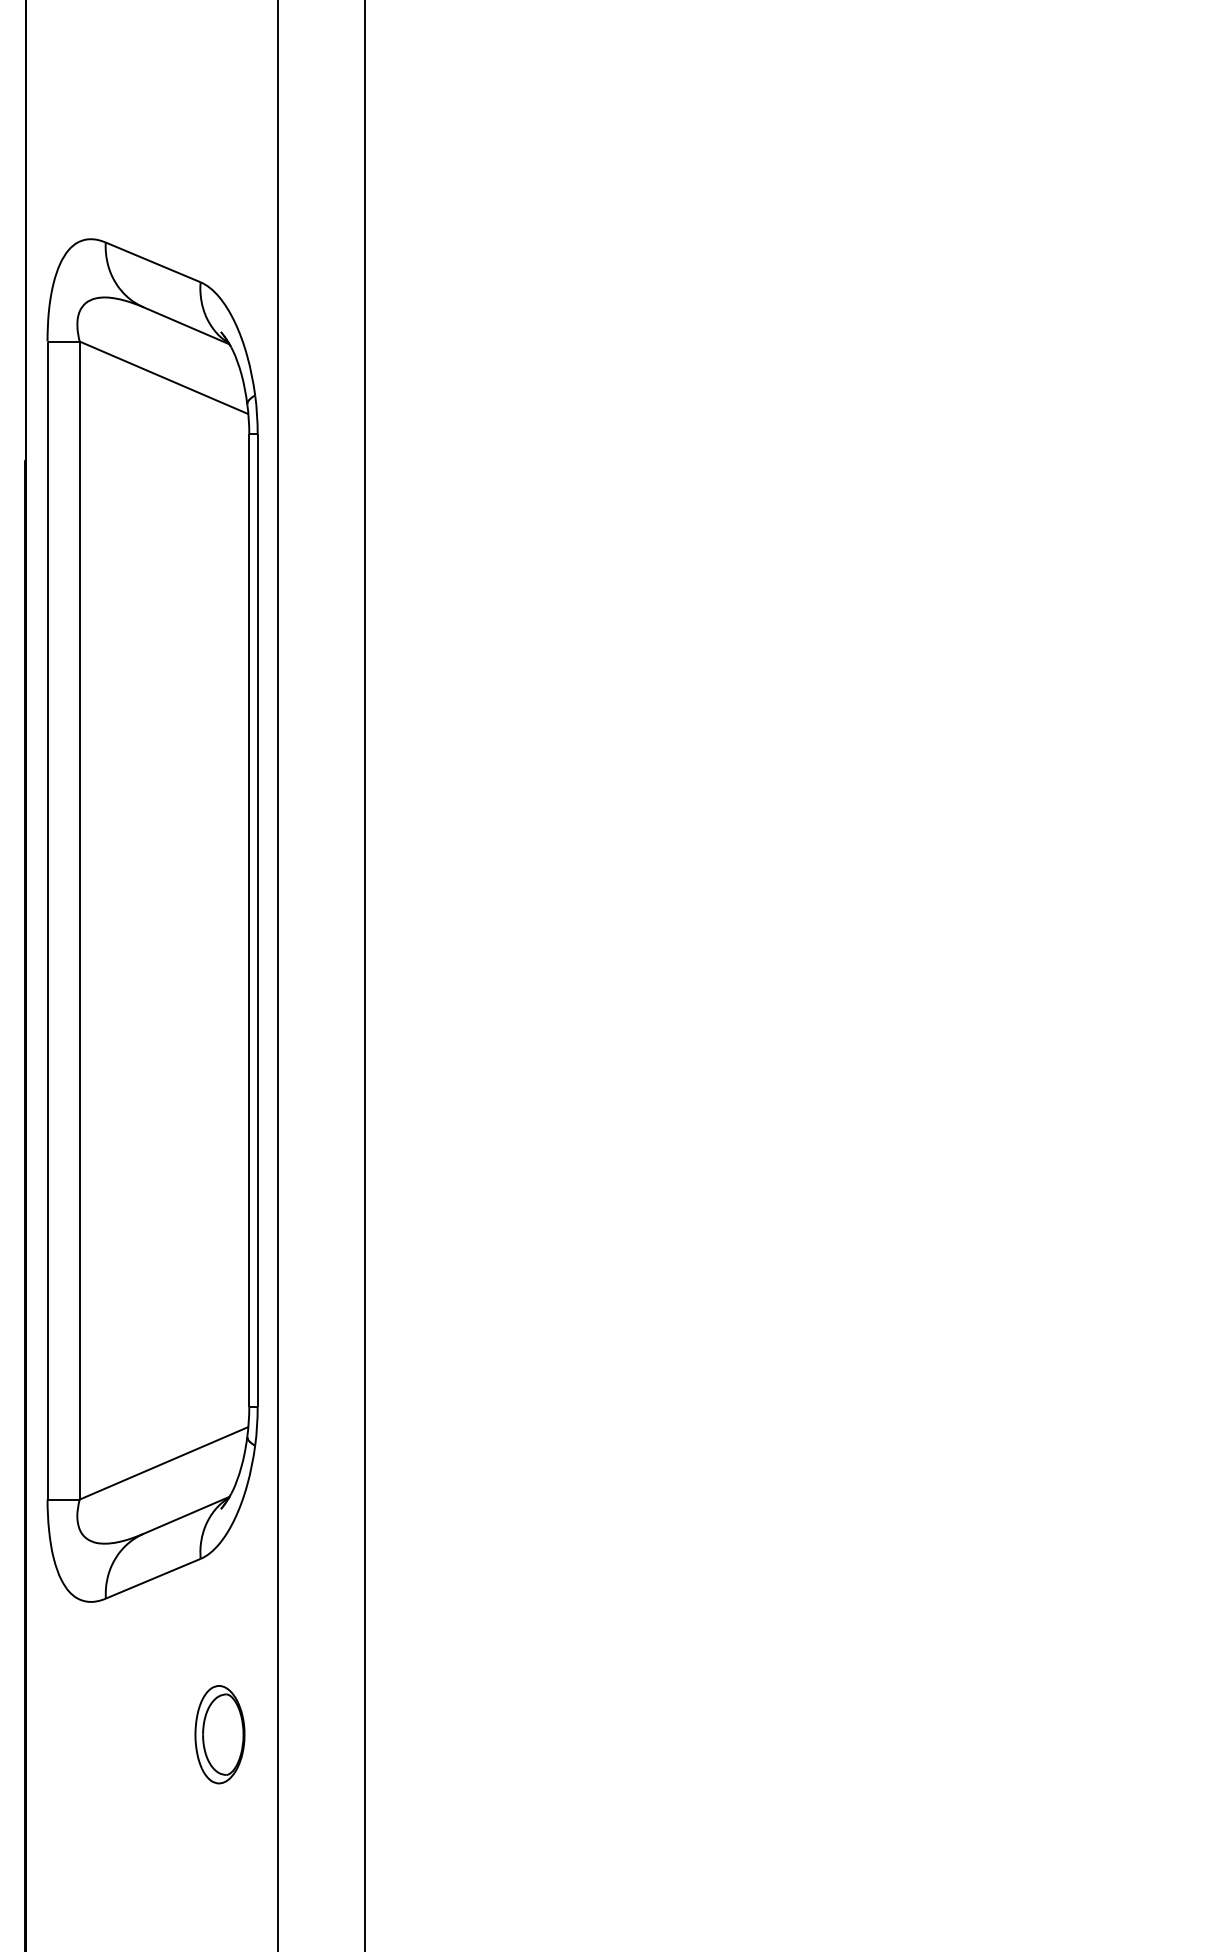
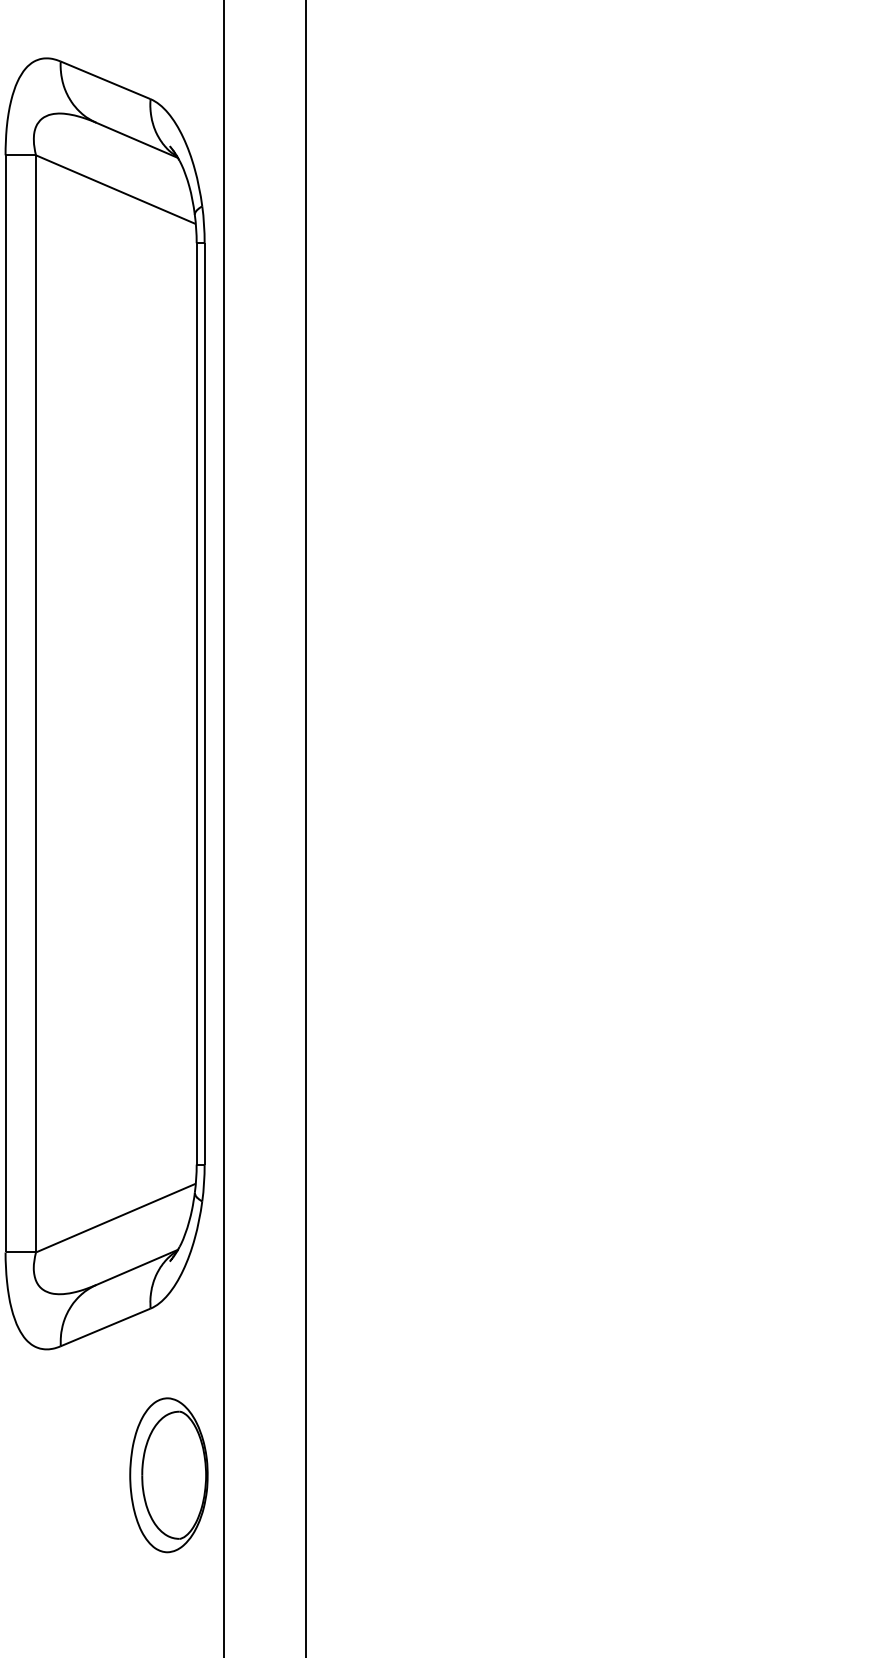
part: (219, 1734) -> (168, 1474), size x1.67

